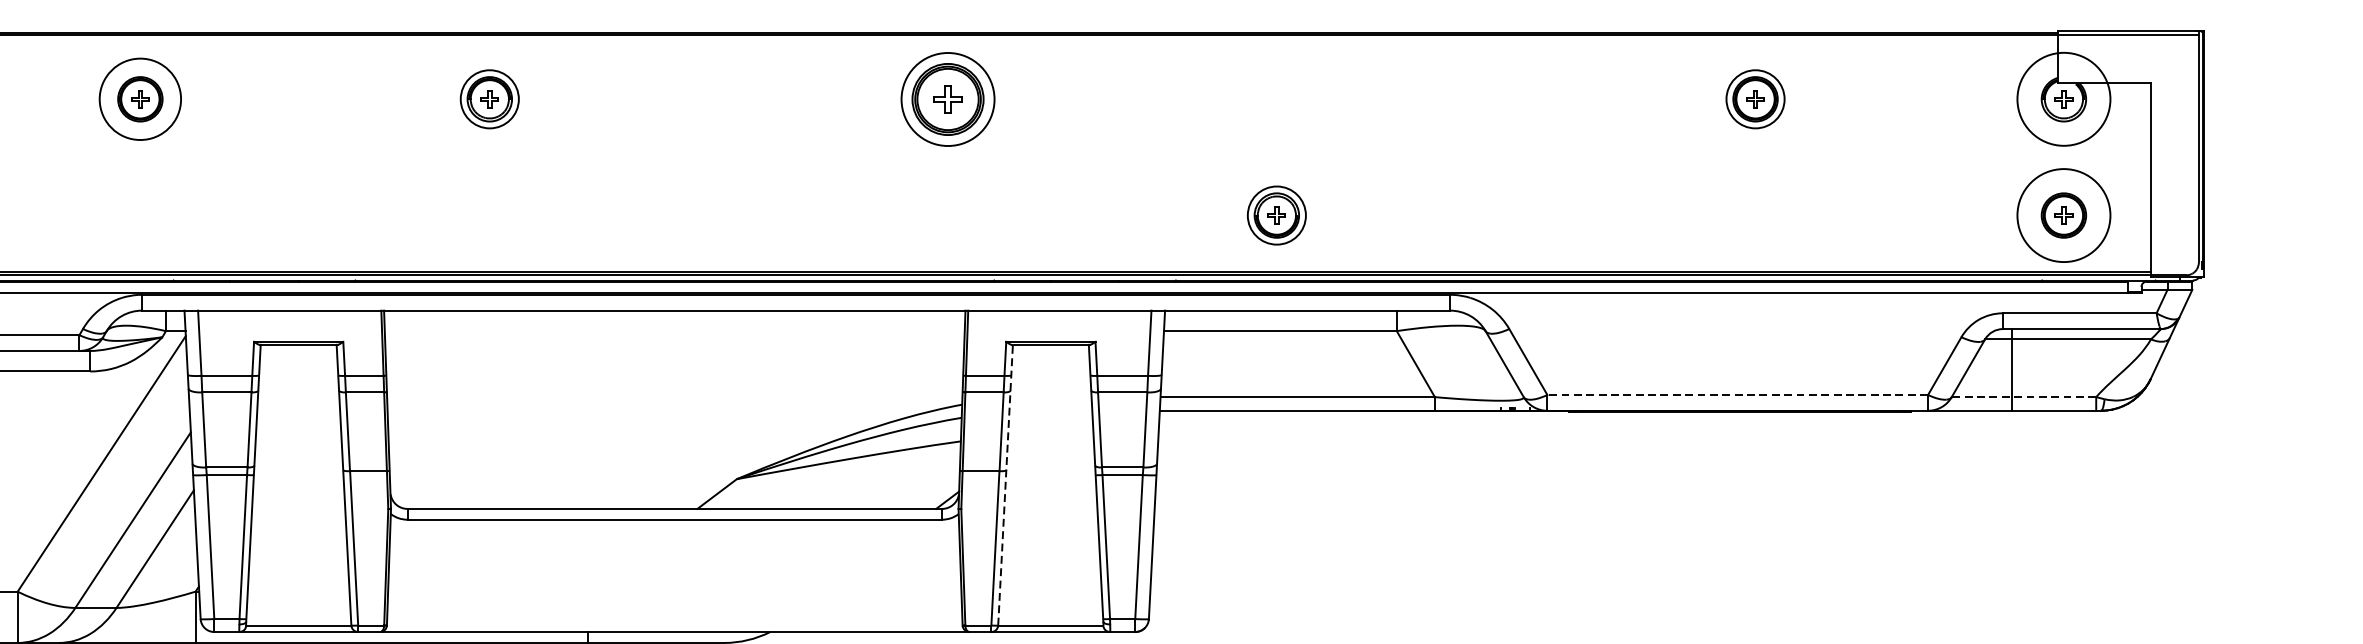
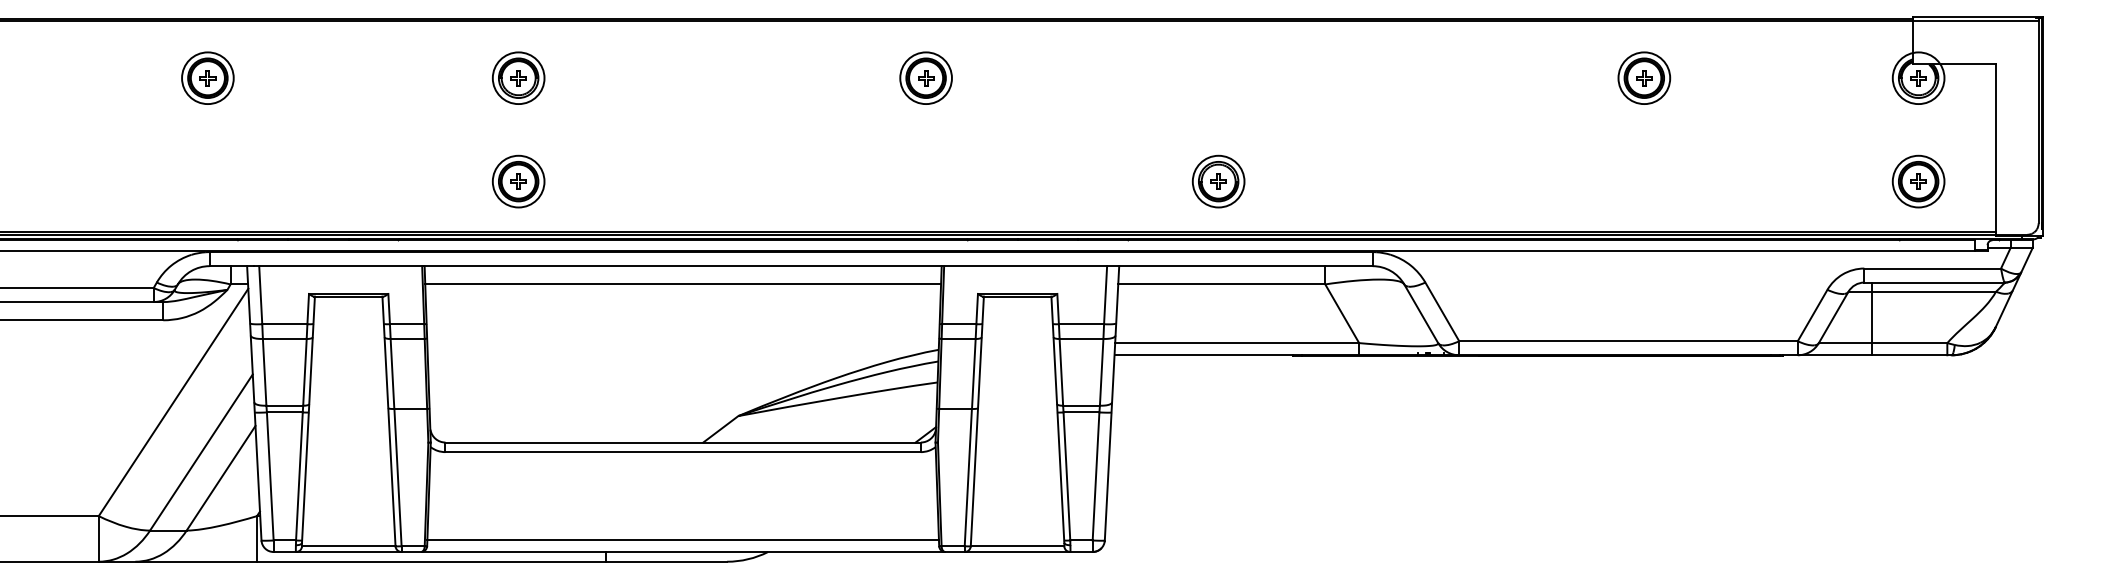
part: (947, 98) -> (925, 77), size x0.62
circle: (139, 99) -> (207, 78), size x0.71
circle: (2063, 99) -> (1918, 78), size x0.62
part: (489, 215) -> (518, 181), added
circle: (2063, 215) -> (1918, 181), size x0.62
line: (675, 331) -> (683, 284), added
line: (1737, 395) -> (1628, 341), dashed -> solid
line: (2023, 397) -> (1882, 343), dashed -> solid
line: (1005, 484) -> (977, 420), dashed -> solid
line: (674, 619) -> (682, 540), added

